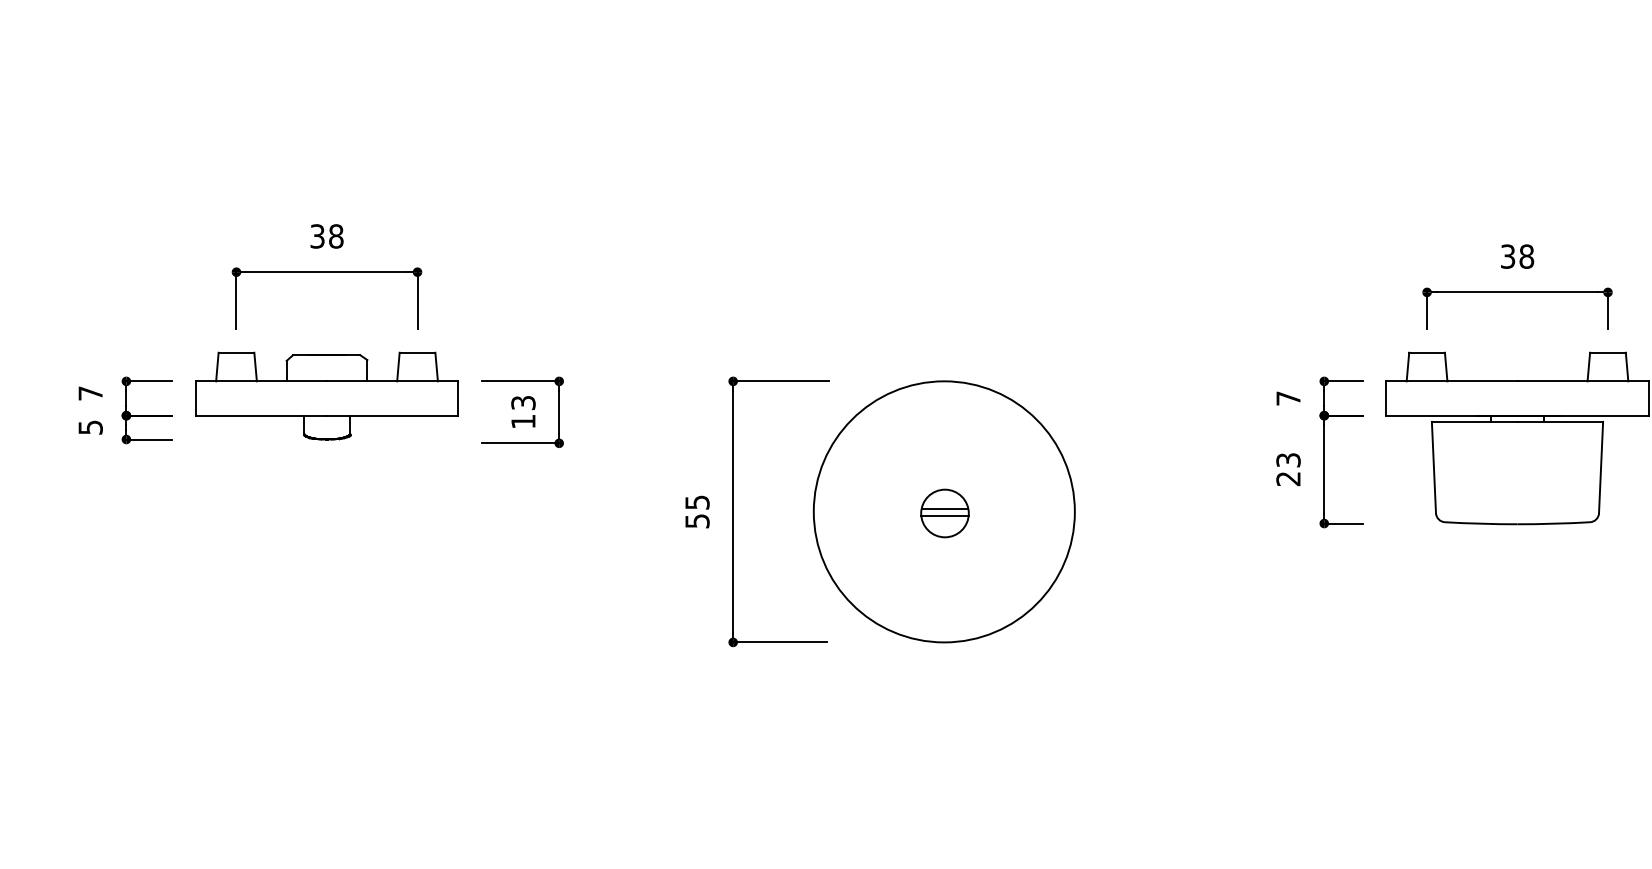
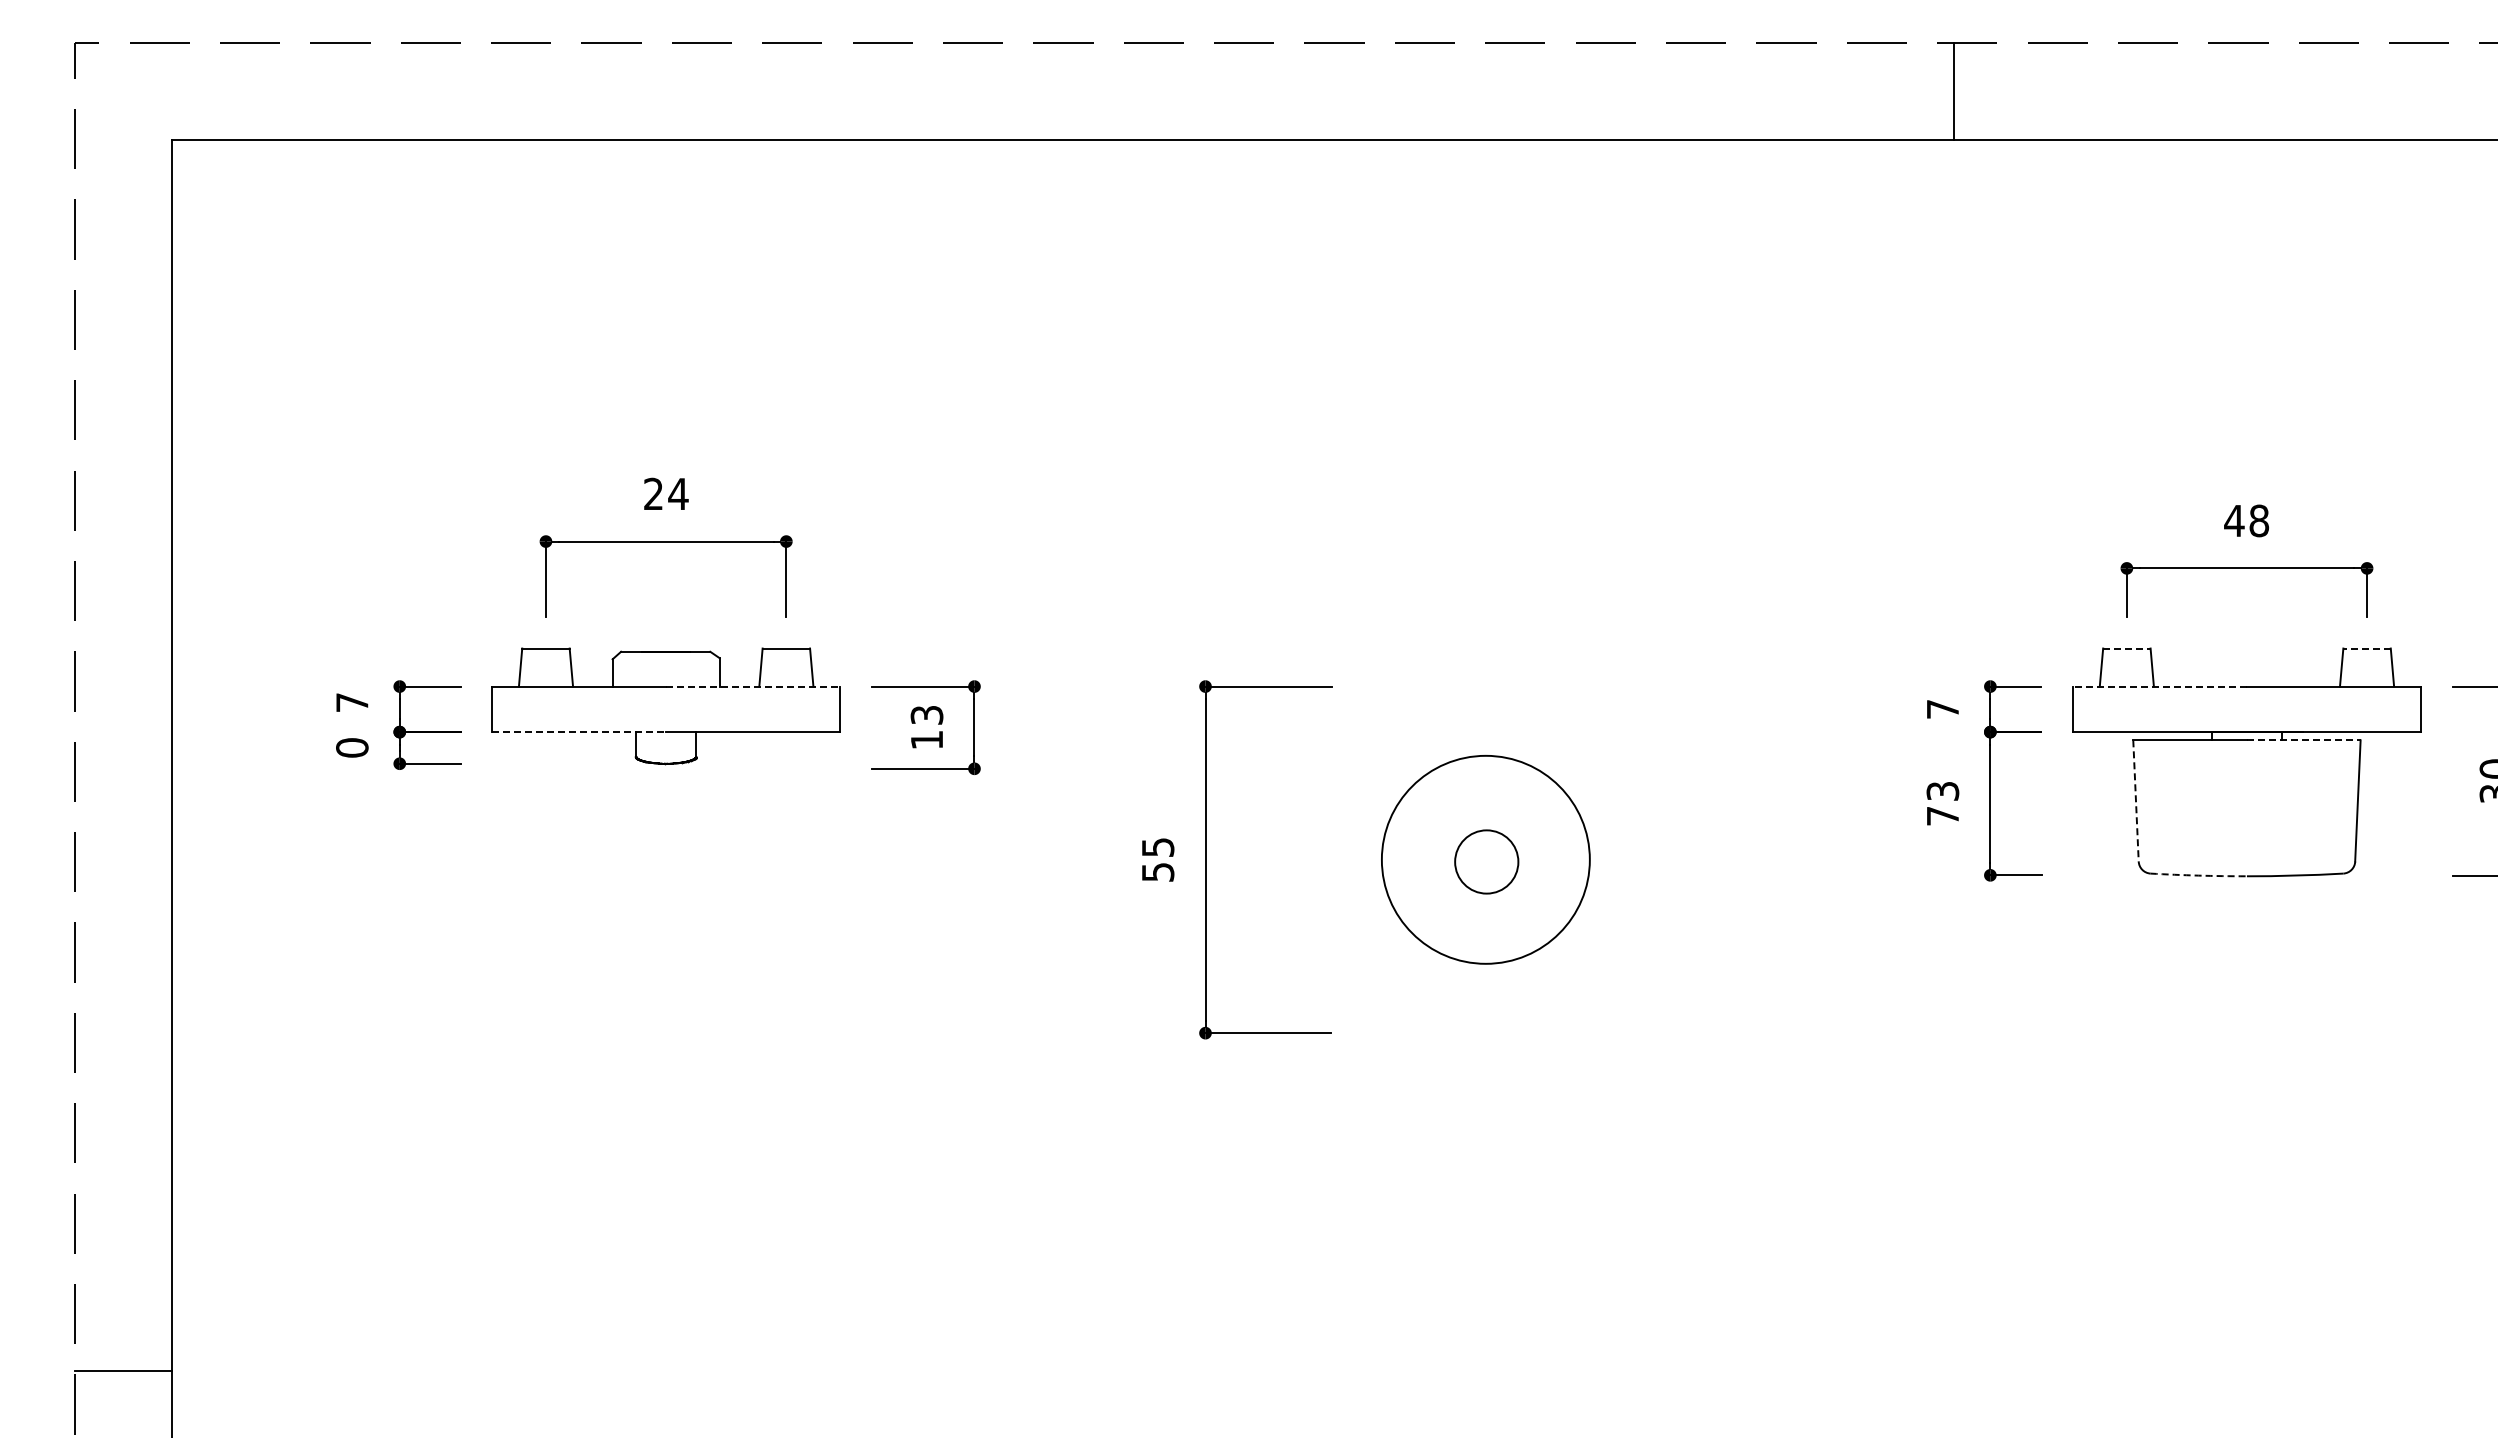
text: (327, 235) -> (666, 493), 38 -> 24
text: (1508, 256) -> (2234, 520), 38 -> 48
line: (1426, 352) -> (2126, 648), solid -> dashed
line: (1608, 352) -> (2367, 648), solid -> dashed
line: (392, 381) -> (753, 686), solid -> dashed
line: (1451, 381) -> (2159, 686), solid -> dashed
line: (261, 415) -> (579, 732), solid -> dashed
line: (1560, 422) -> (2303, 740), solid -> dashed
text: (90, 427) -> (352, 747), 5 -> 0
line: (1433, 467) -> (2135, 800), solid -> dashed
text: (1288, 479) -> (1942, 816), 23 -> 73
line: (944, 508) -> (1486, 855), removed
circle: (944, 511) -> (1485, 859), size x0.6
line: (944, 515) -> (1486, 864), removed
arc: (1481, 523) -> (2198, 875), solid -> dashed

